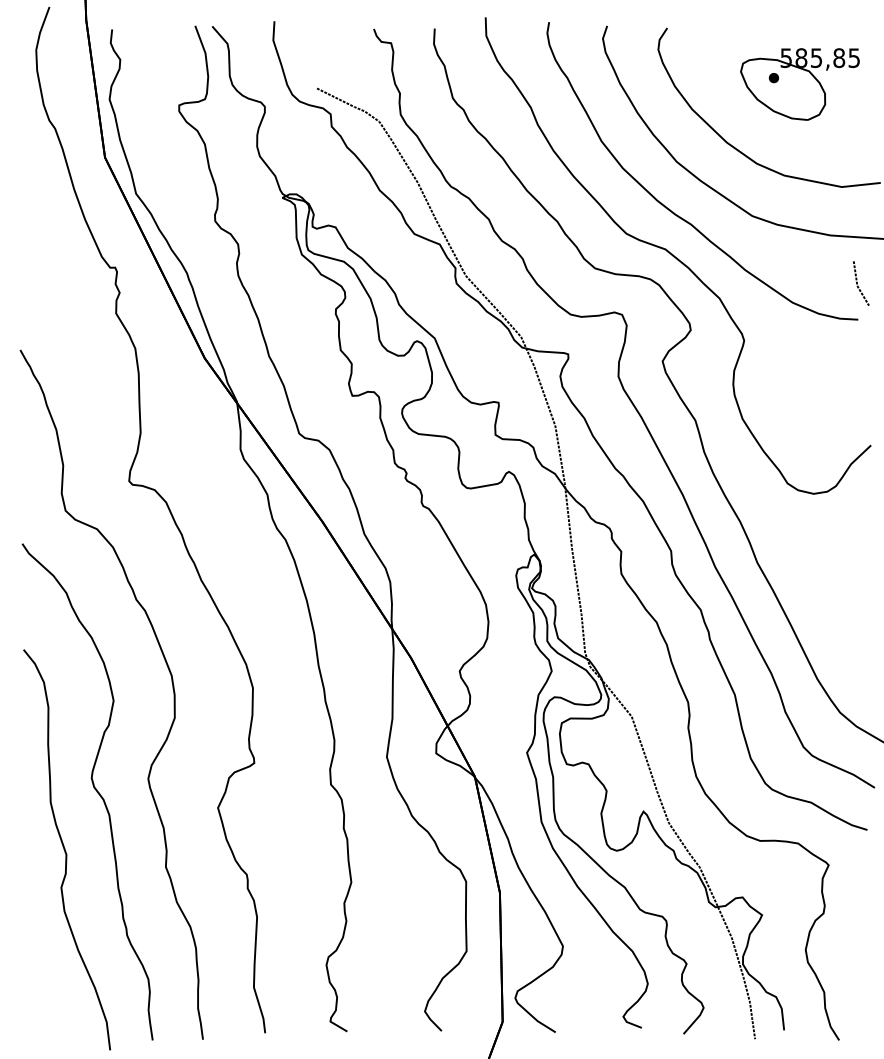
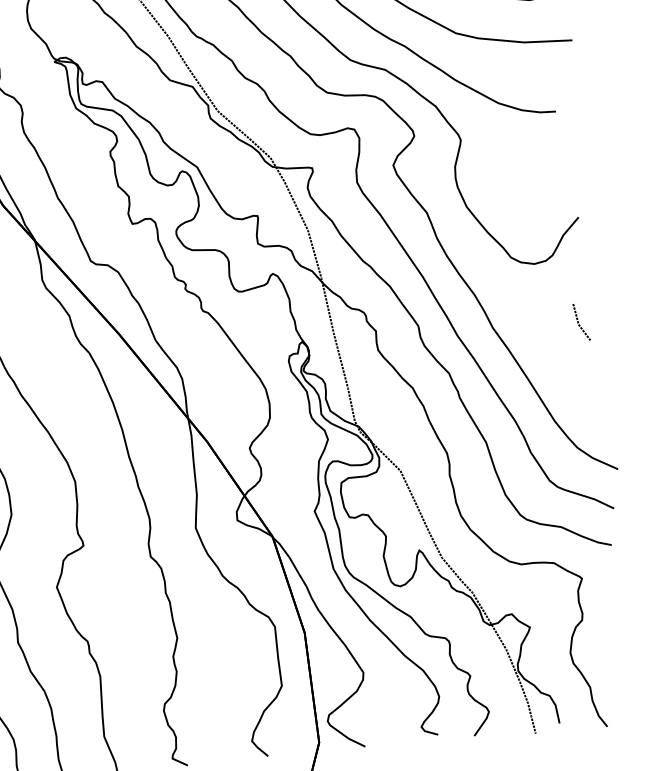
line: (858, 285) -> (579, 324), moved

